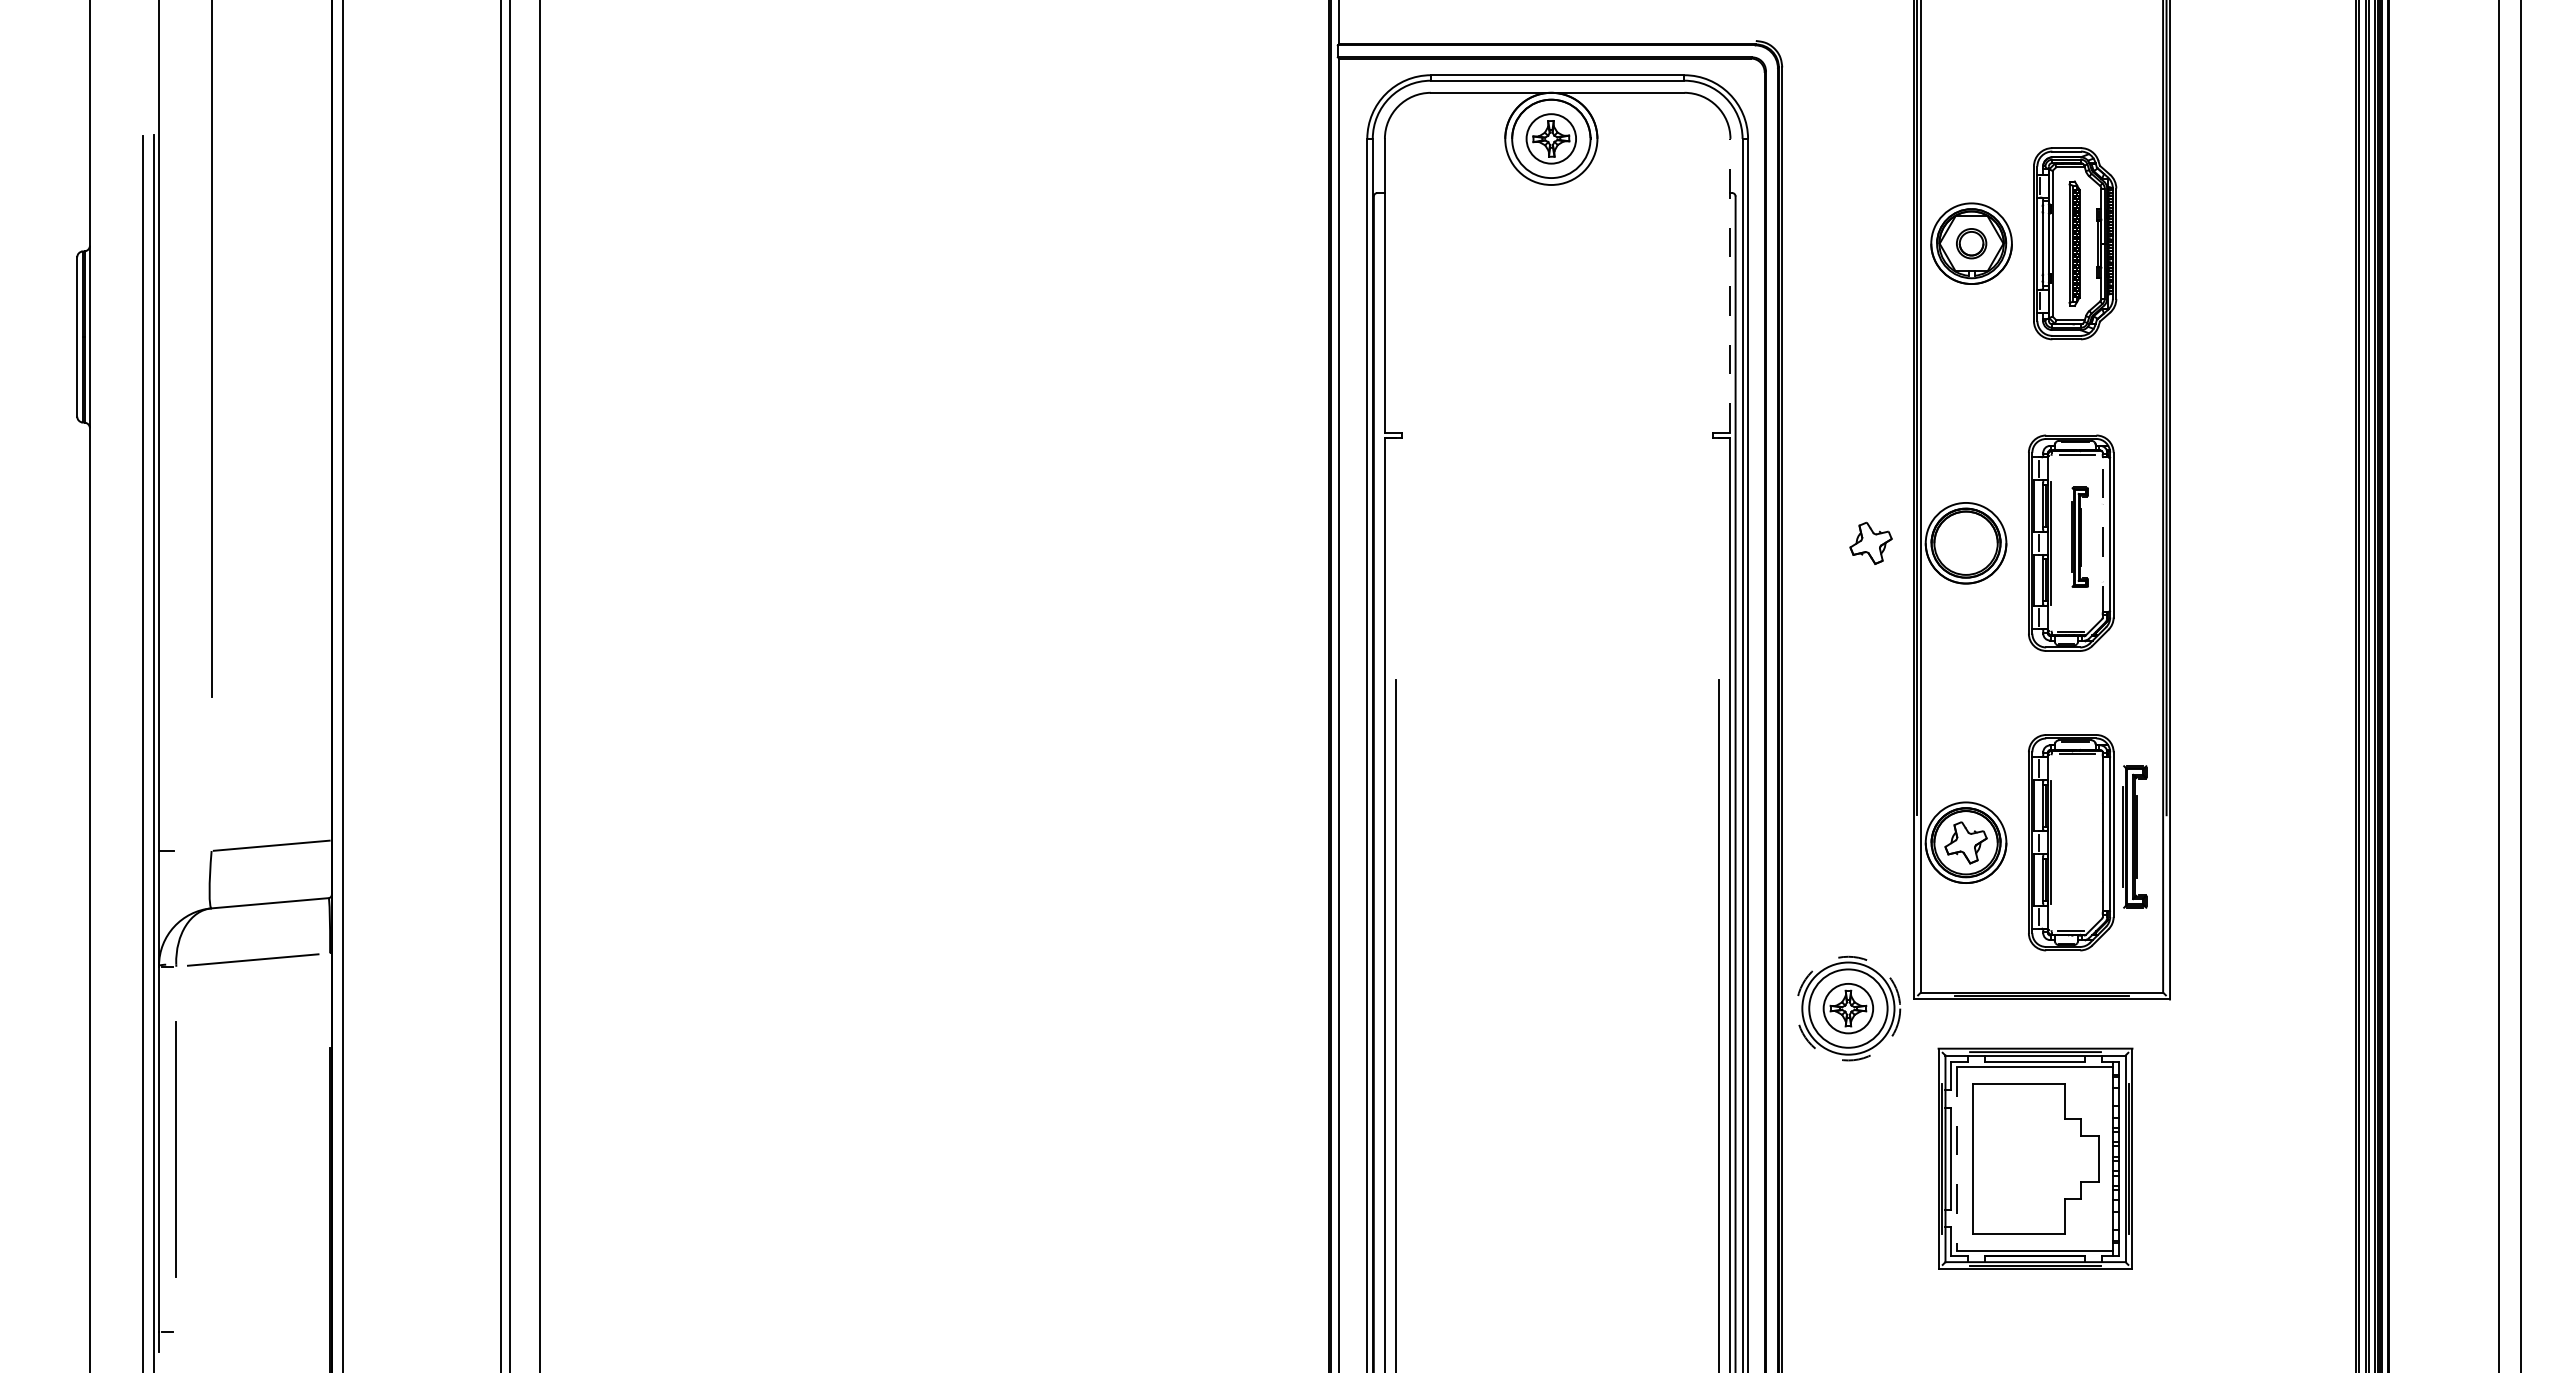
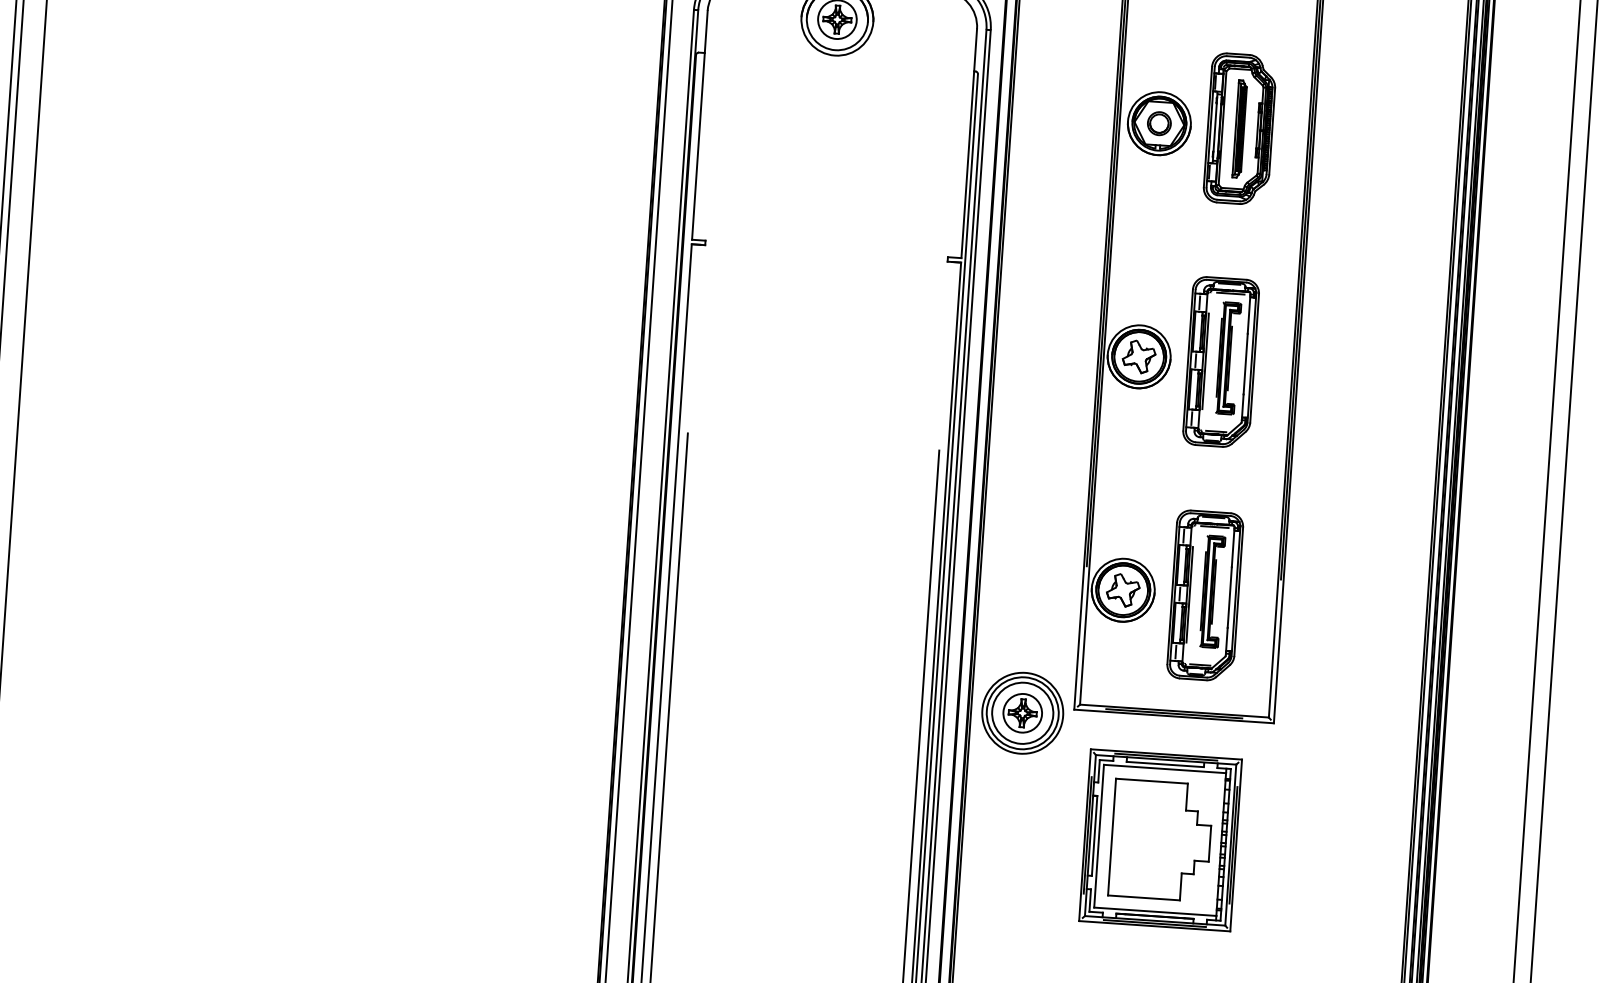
line: (1730, 285) -> (969, 143), dashed -> solid
line: (2102, 534) -> (1245, 357), dashed -> solid
part: (2079, 537) -> (1227, 358), size x1.43
part: (1870, 542) -> (1138, 356), moved
part: (2134, 836) -> (1211, 591), moved
circle: (1848, 1008) -> (1022, 713), dashed -> solid
line: (1956, 1158) -> (1099, 835), dashed -> solid

